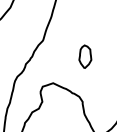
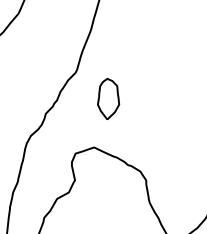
part: (85, 56) -> (108, 98), moved

